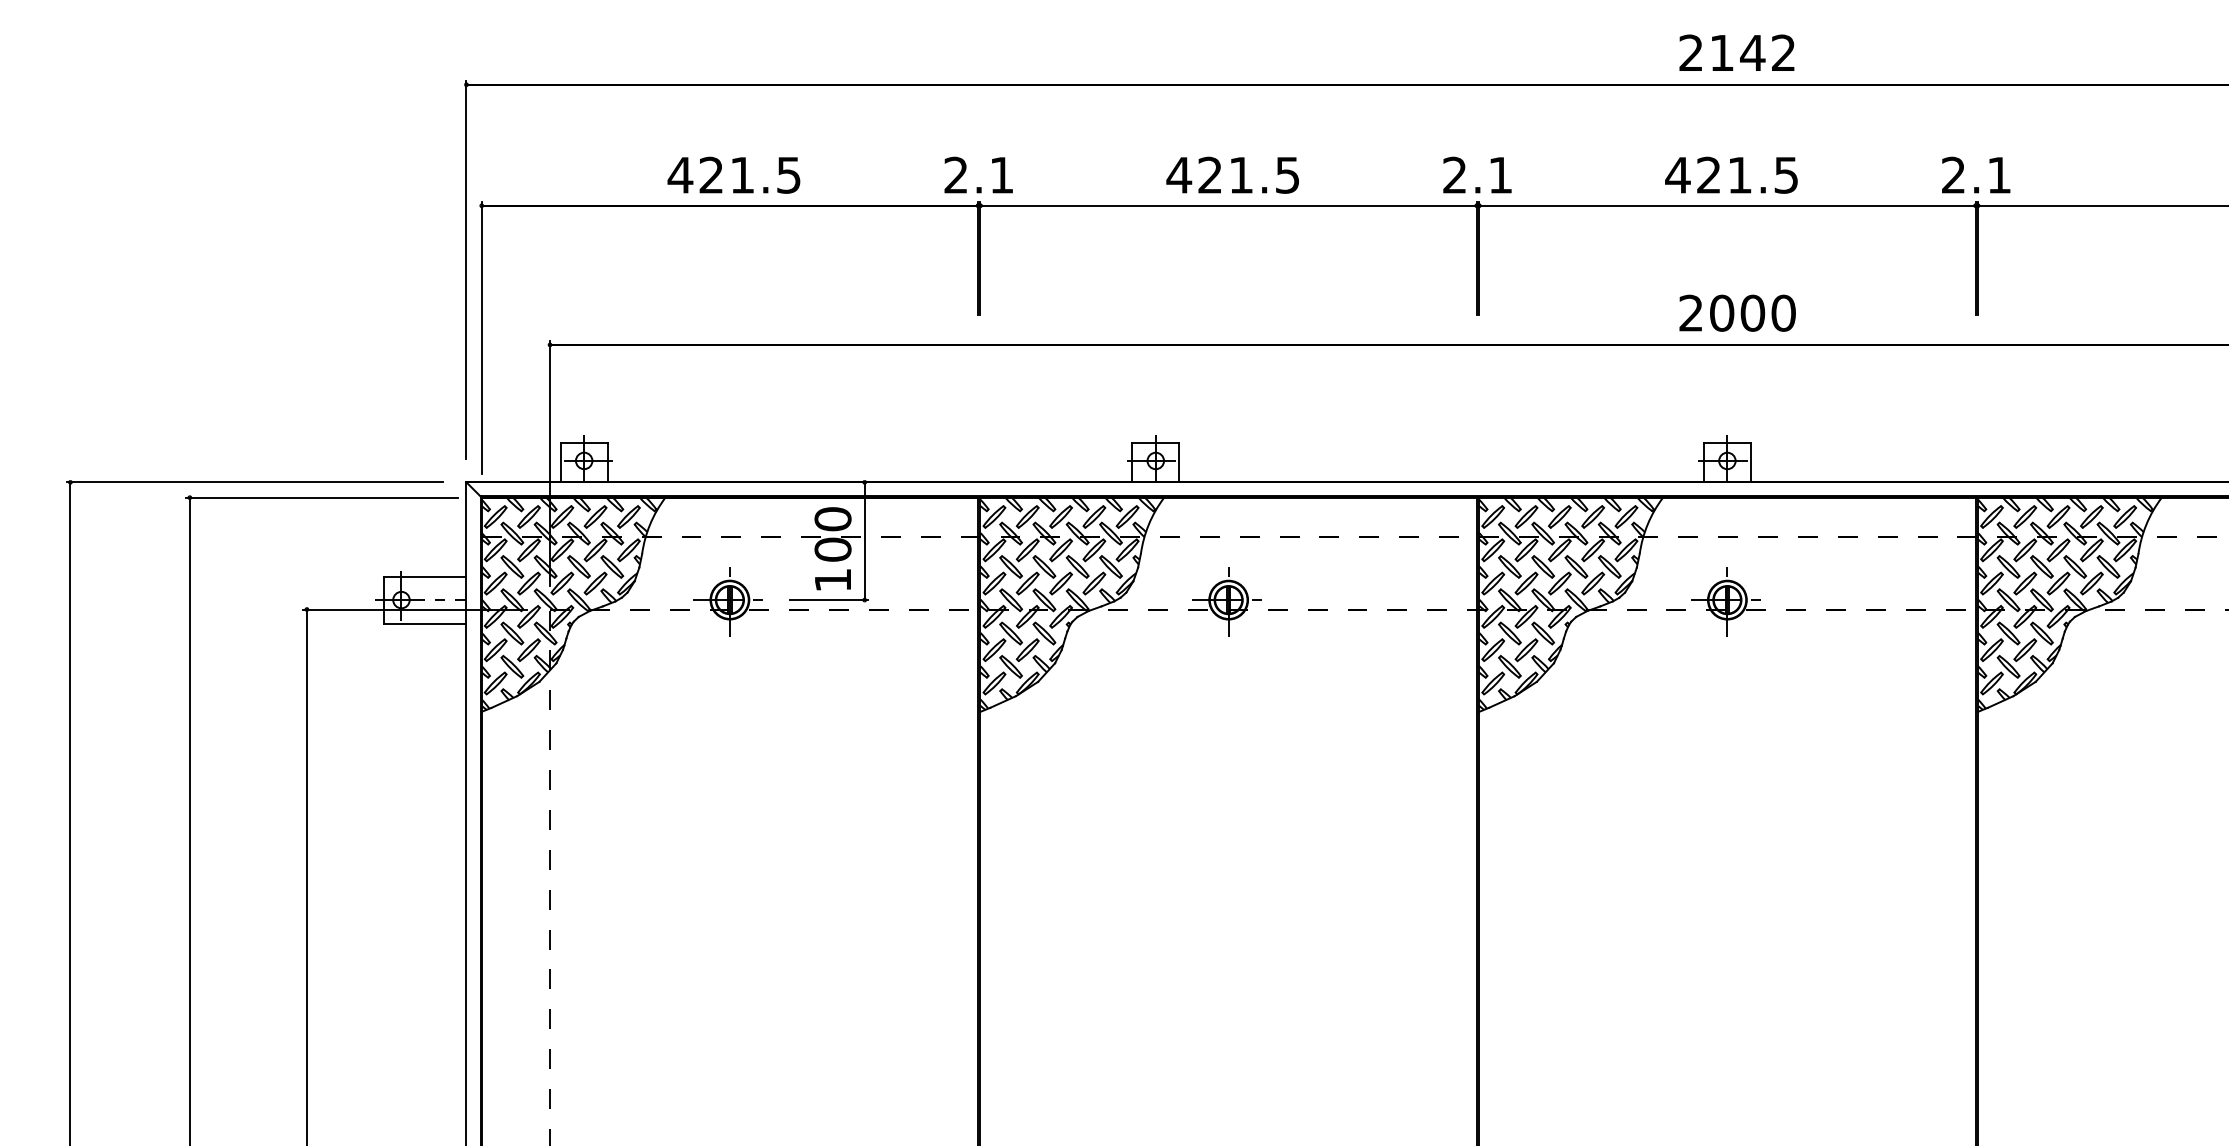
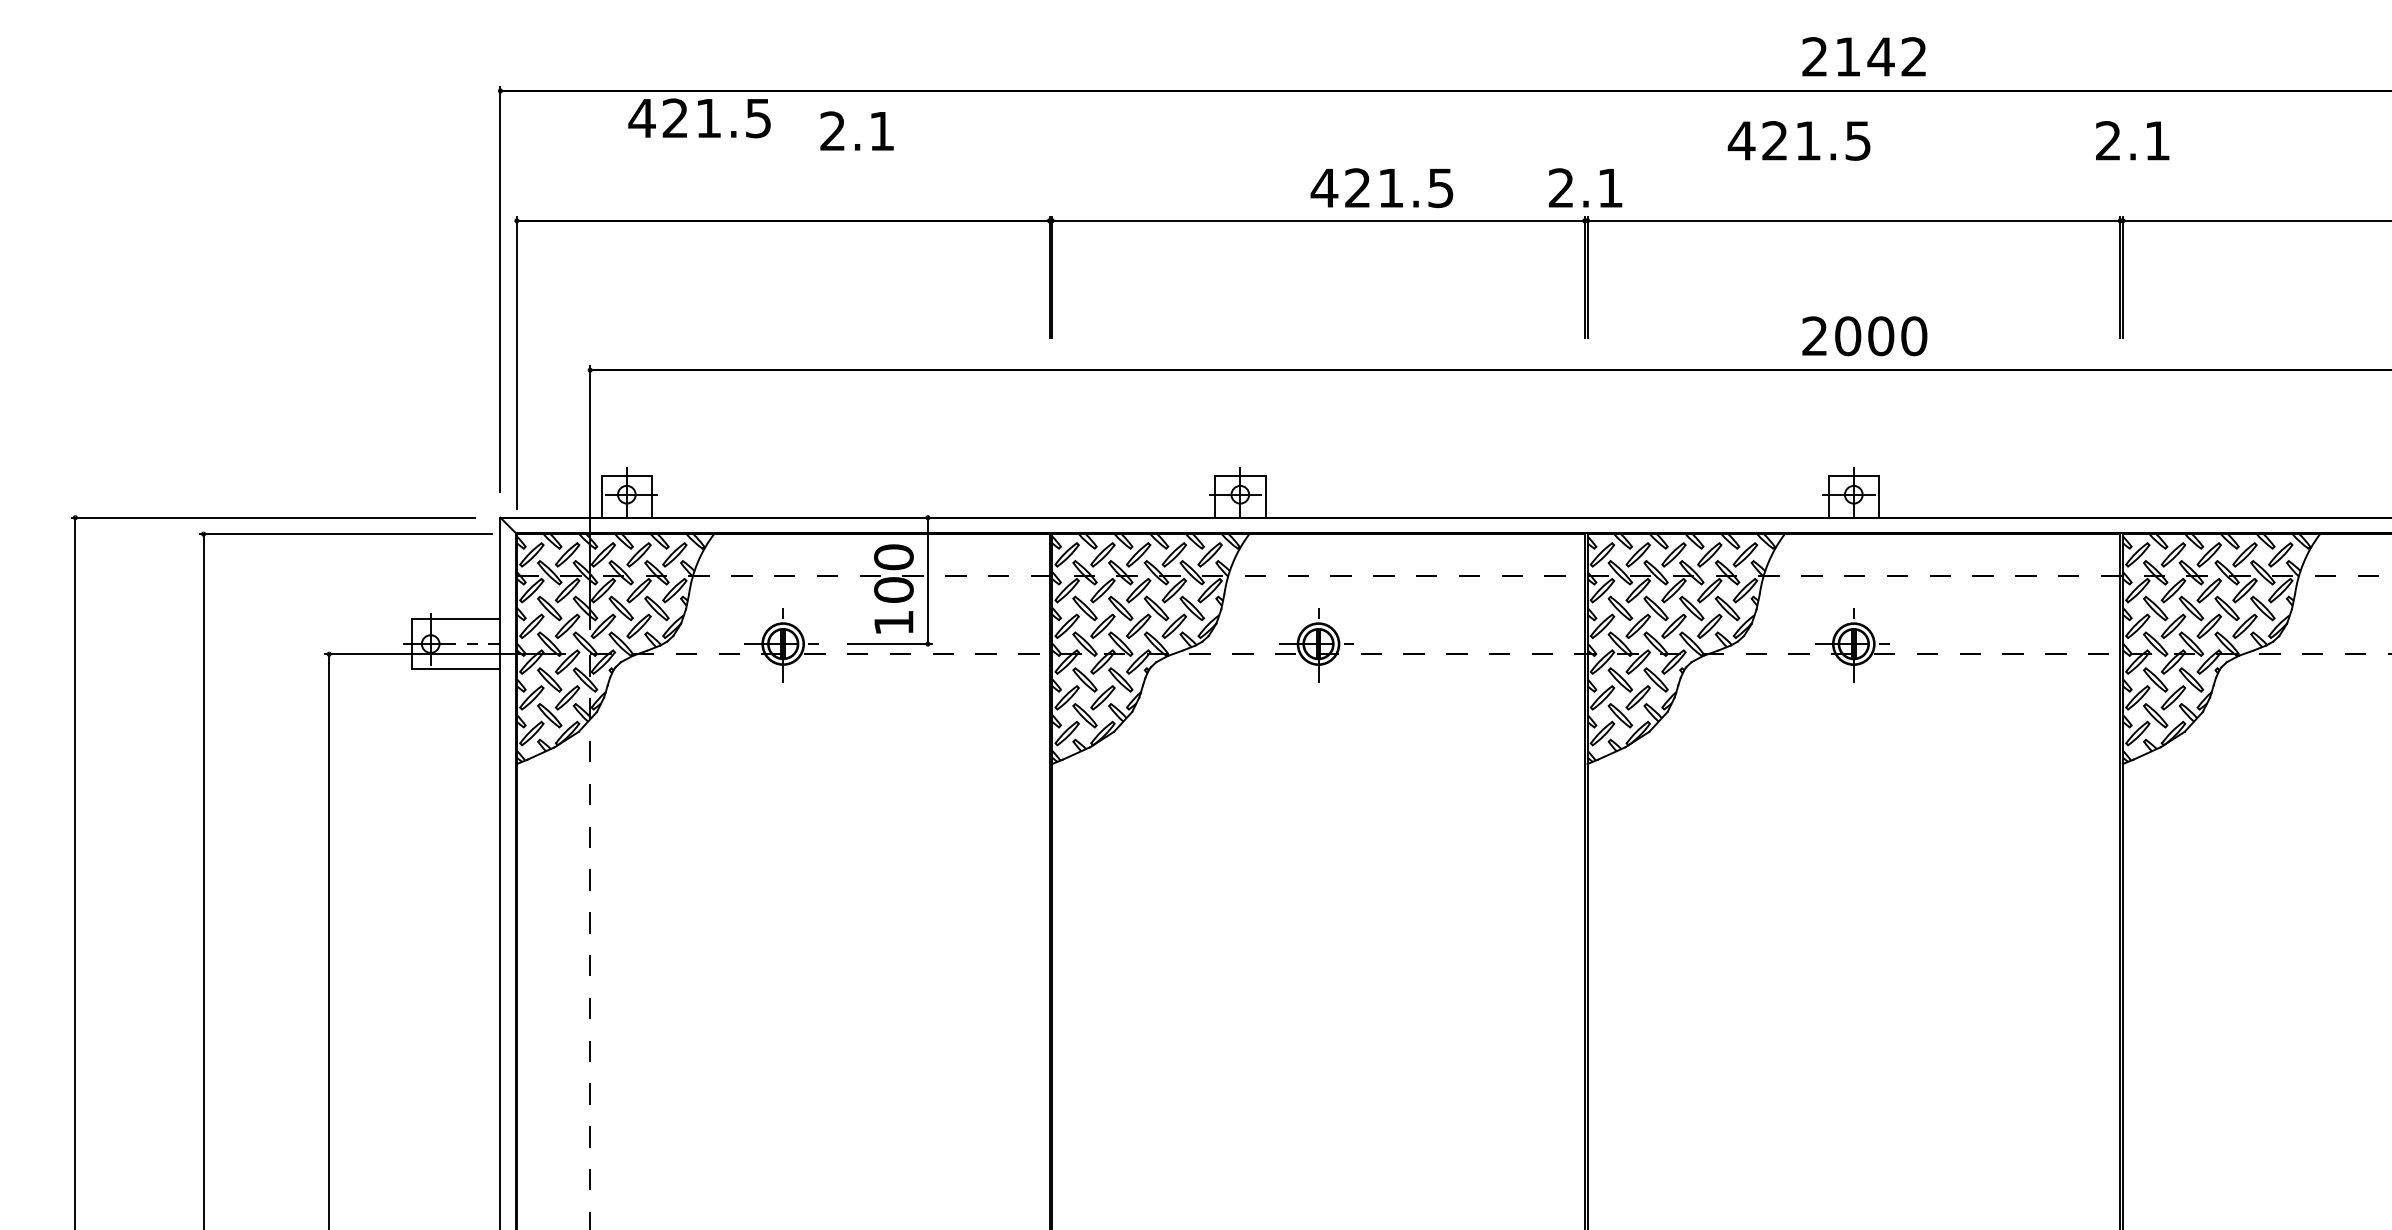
text: (733, 174) -> (699, 117), moved
text: (978, 174) -> (856, 130), moved
text: (1232, 174) -> (1381, 187), moved
text: (1731, 174) -> (1799, 140), moved
text: (1976, 174) -> (2132, 140), moved

